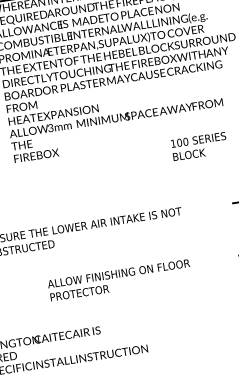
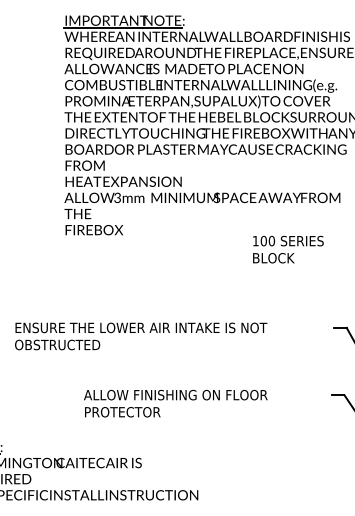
text: (199, 146) -> (288, 249), moved

